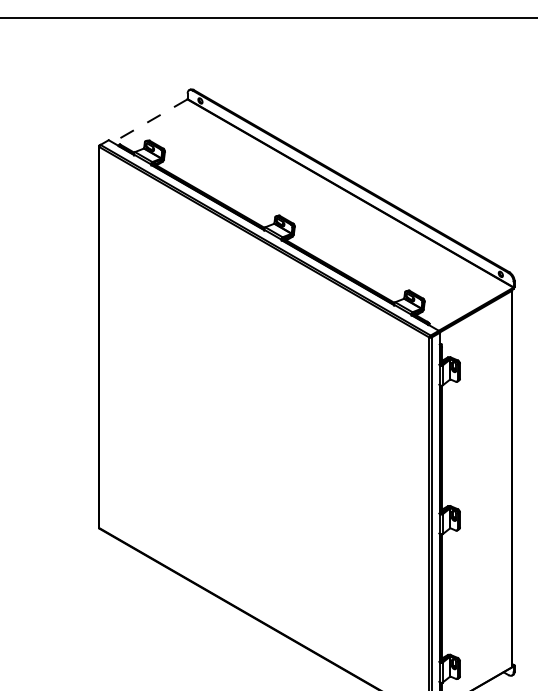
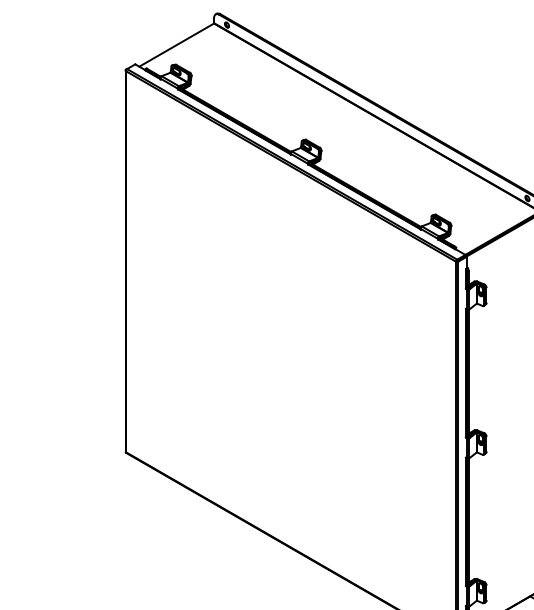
line: (149, 121) -> (176, 45), dashed -> solid

